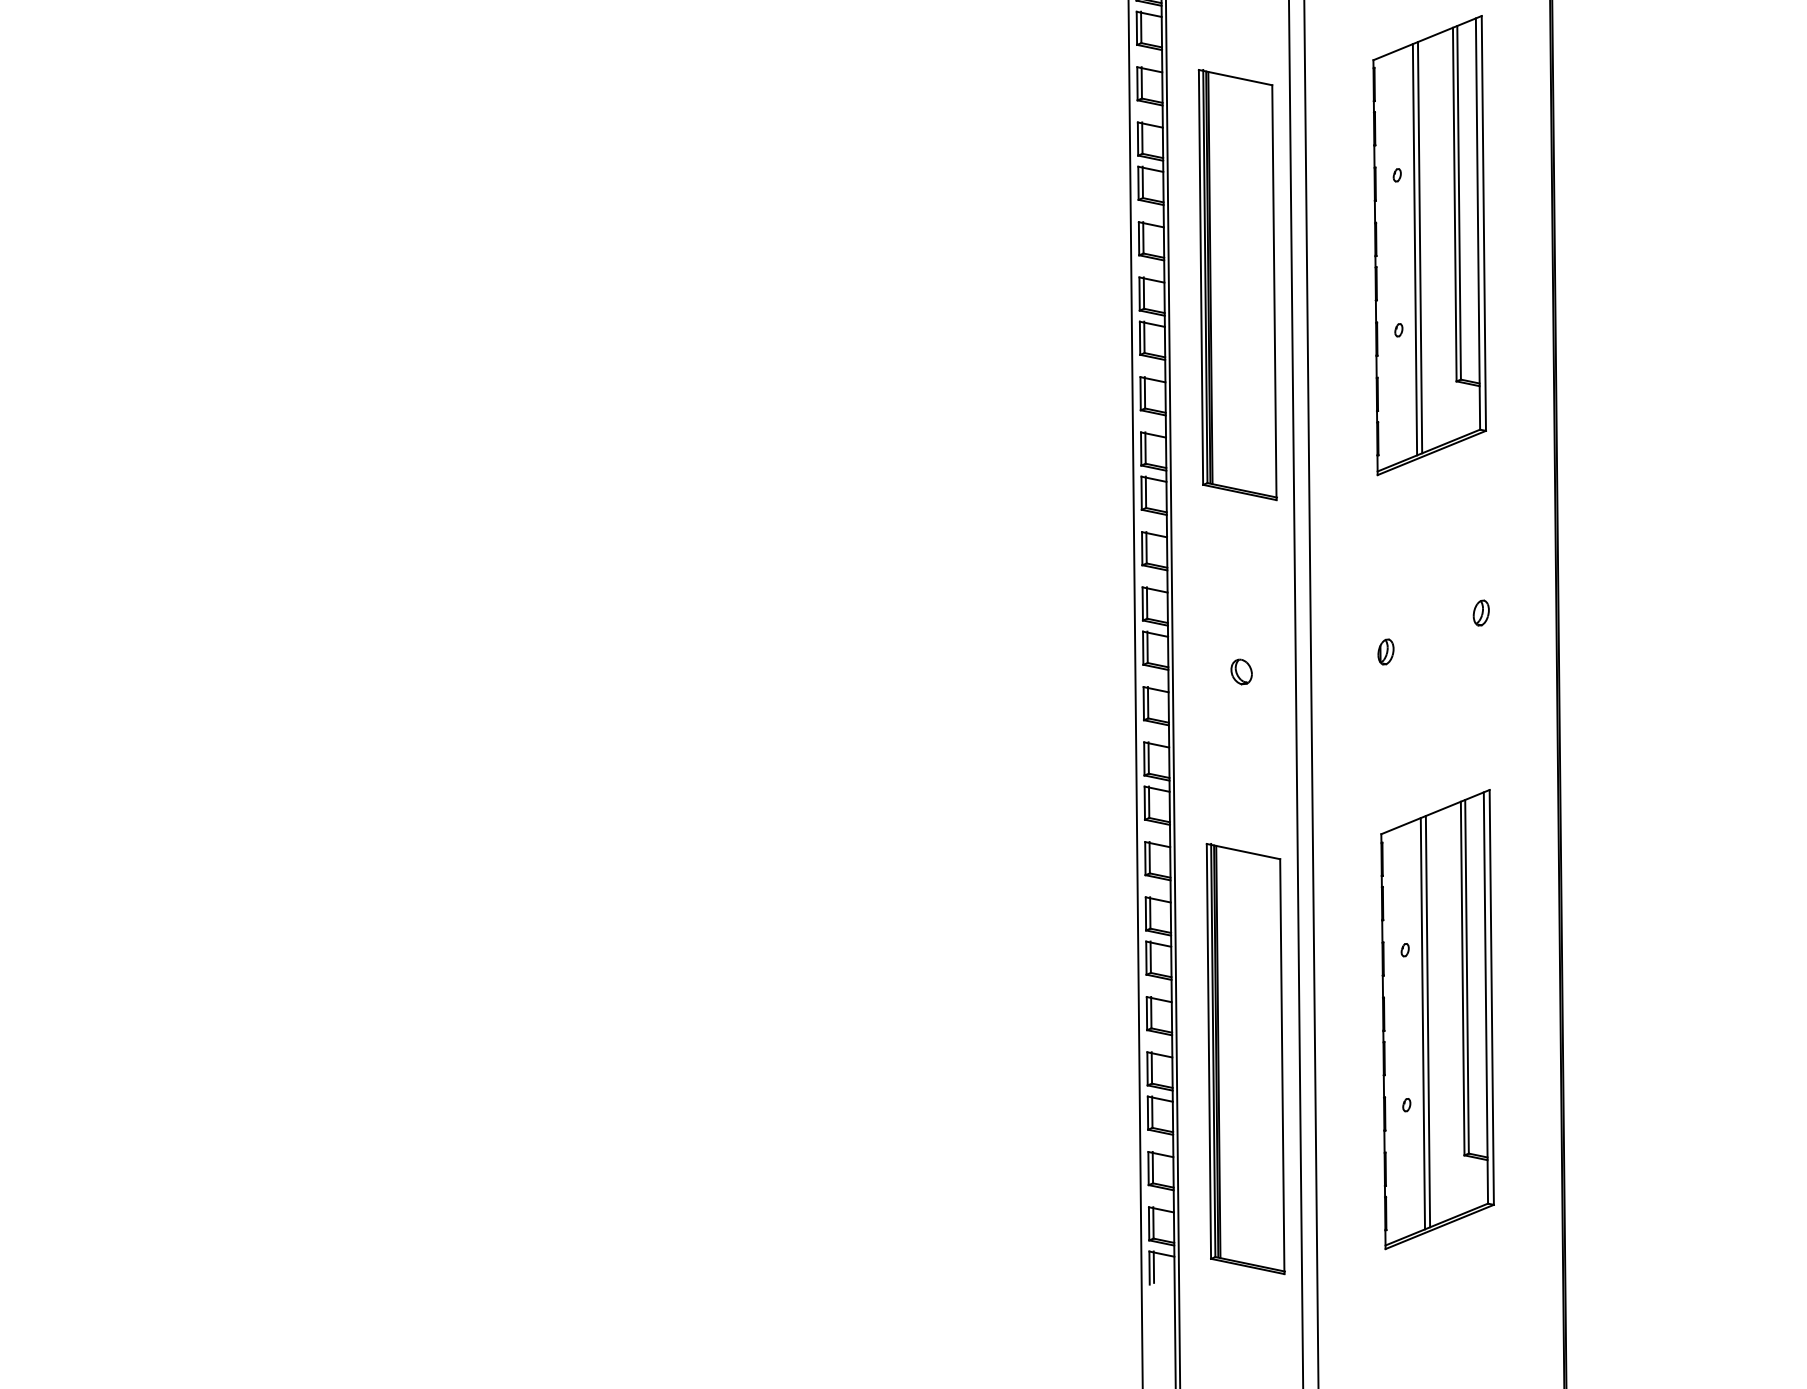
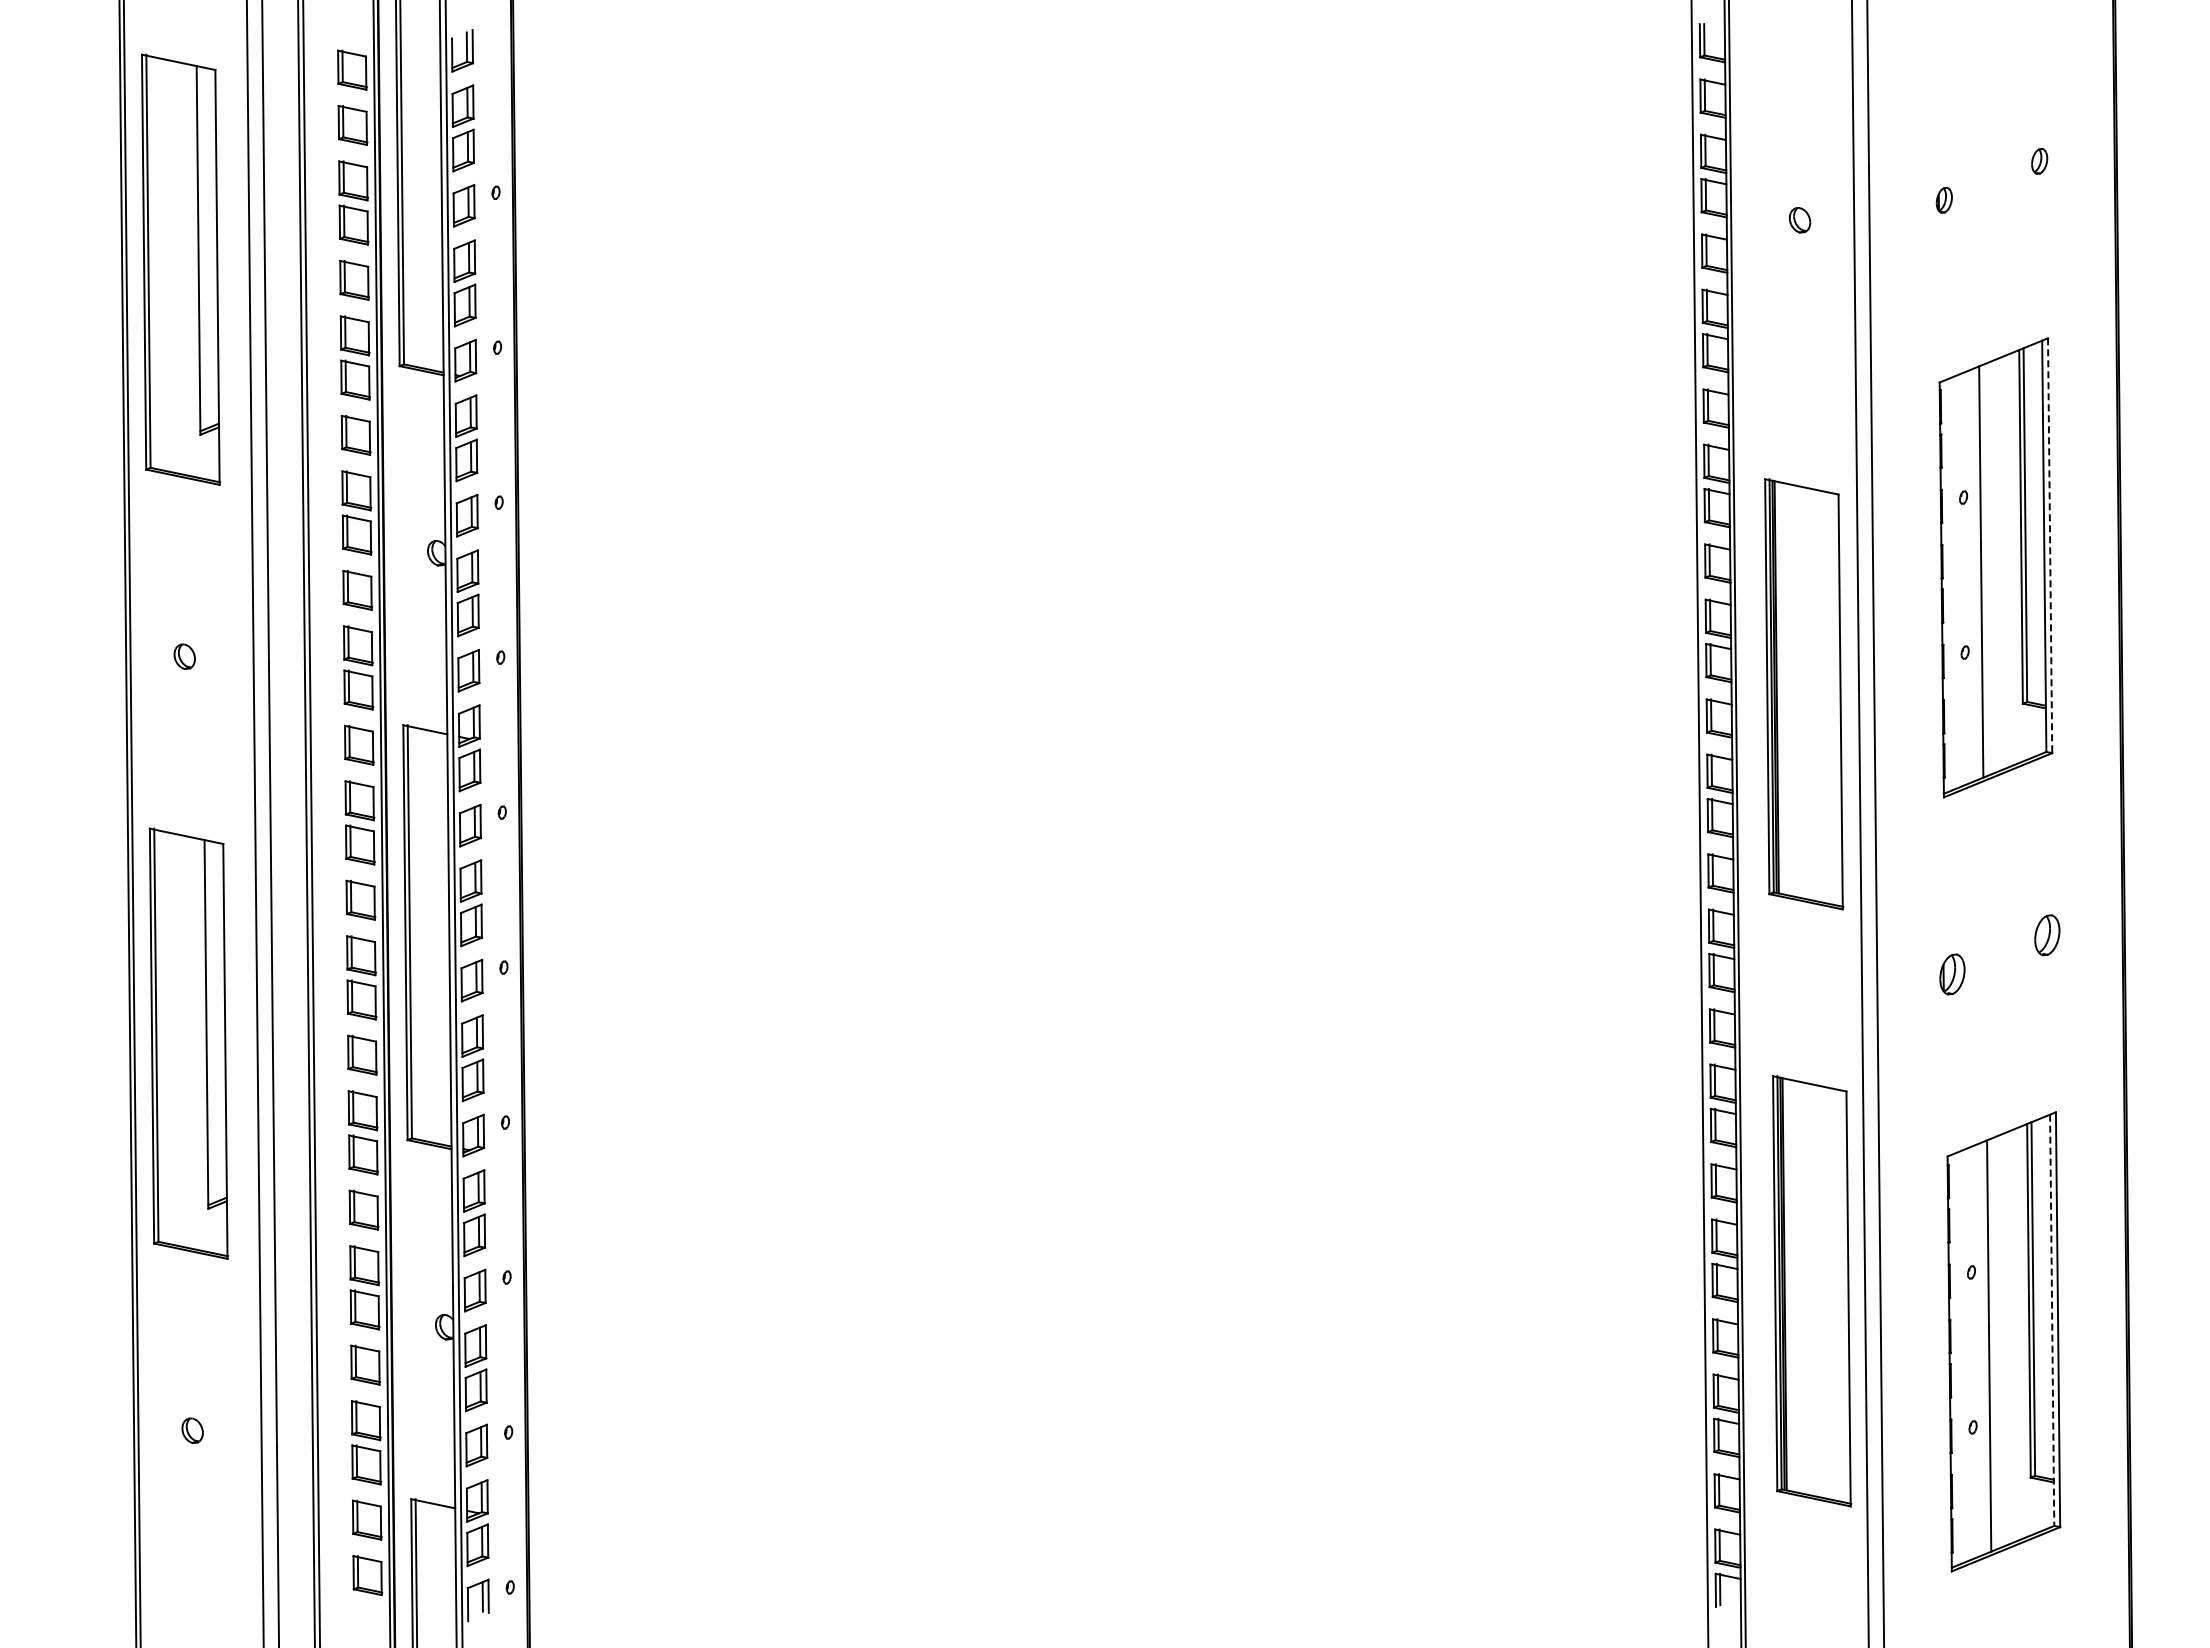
line: (1484, 224) -> (2050, 546), solid -> dashed
line: (1420, 247) -> (1986, 569), removed
part: (1238, 285) -> (1804, 694), moved
part: (1481, 613) -> (2047, 935), size x1.6
part: (1385, 651) -> (1951, 973), size x1.6
part: (1241, 672) -> (1807, 994), removed
line: (1486, 998) -> (2052, 1320), solid -> dashed
line: (1428, 1021) -> (1994, 1343), removed
part: (1246, 1059) -> (1812, 1291), moved

